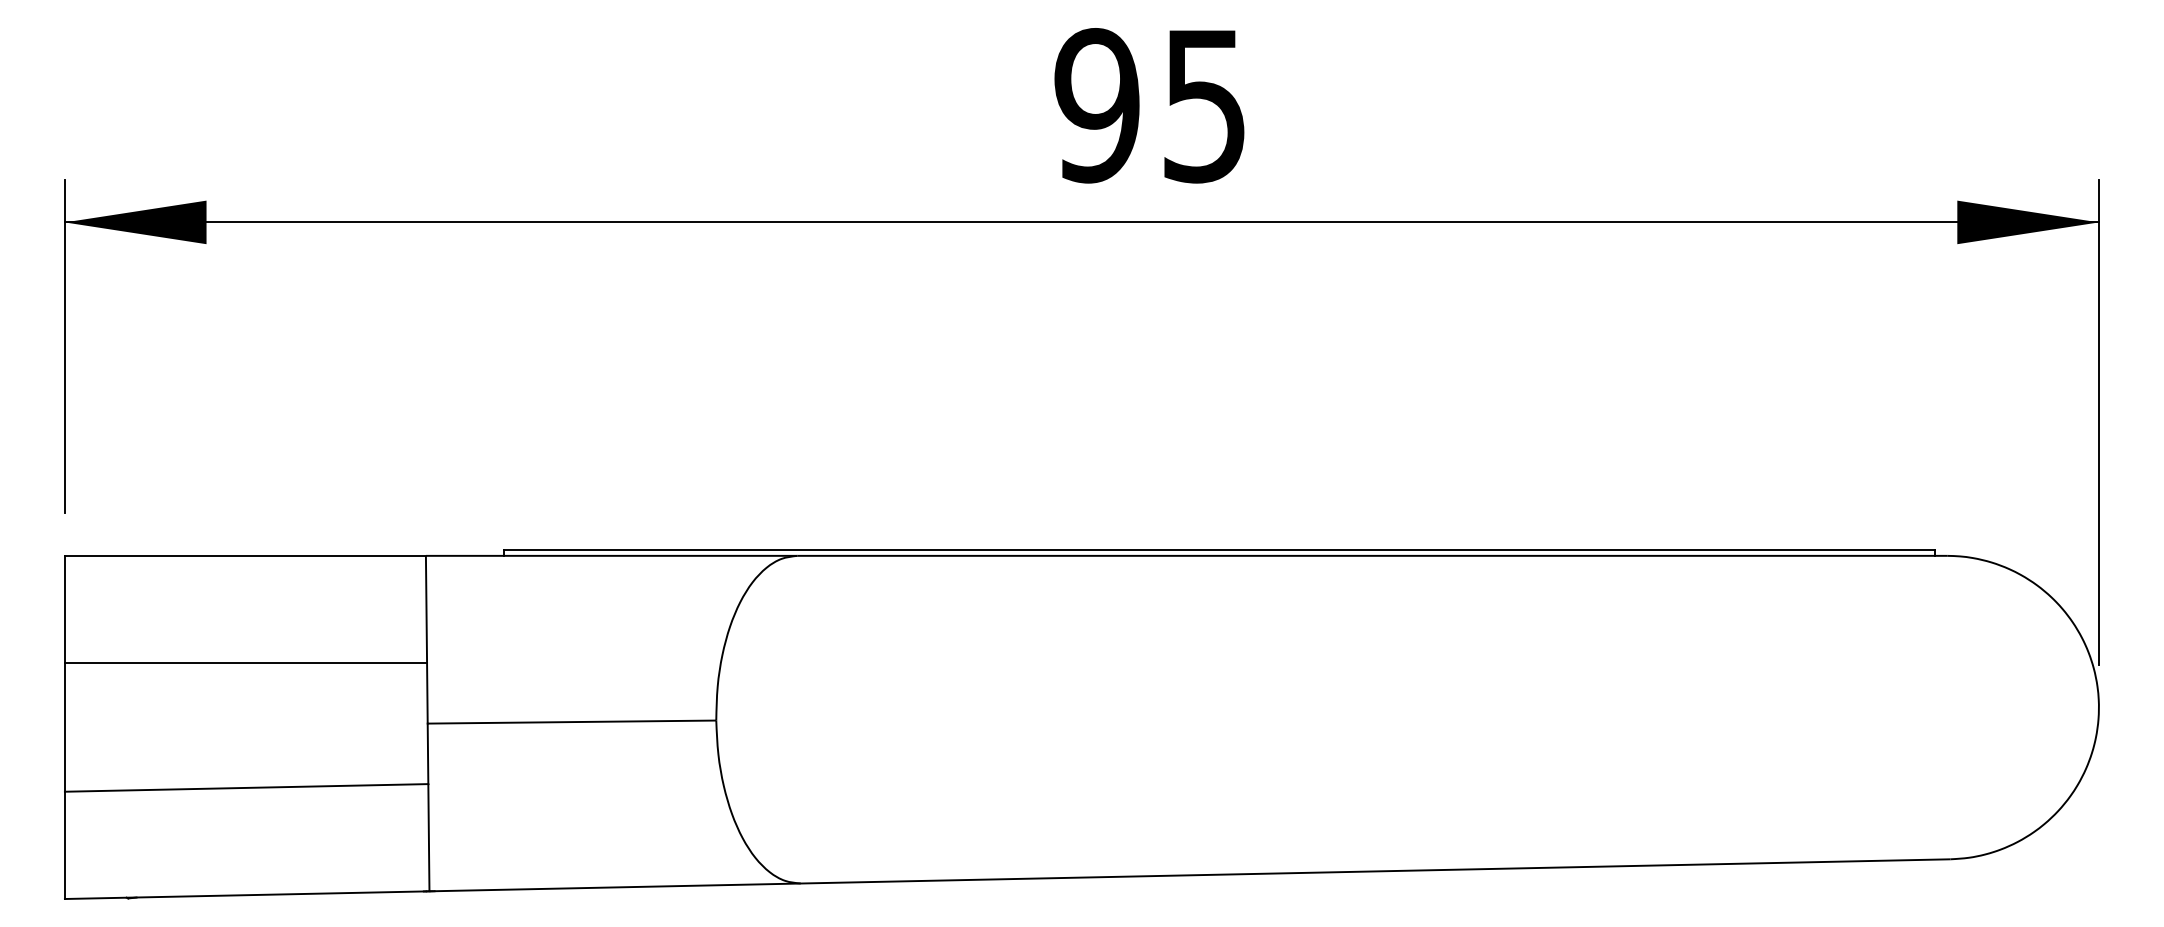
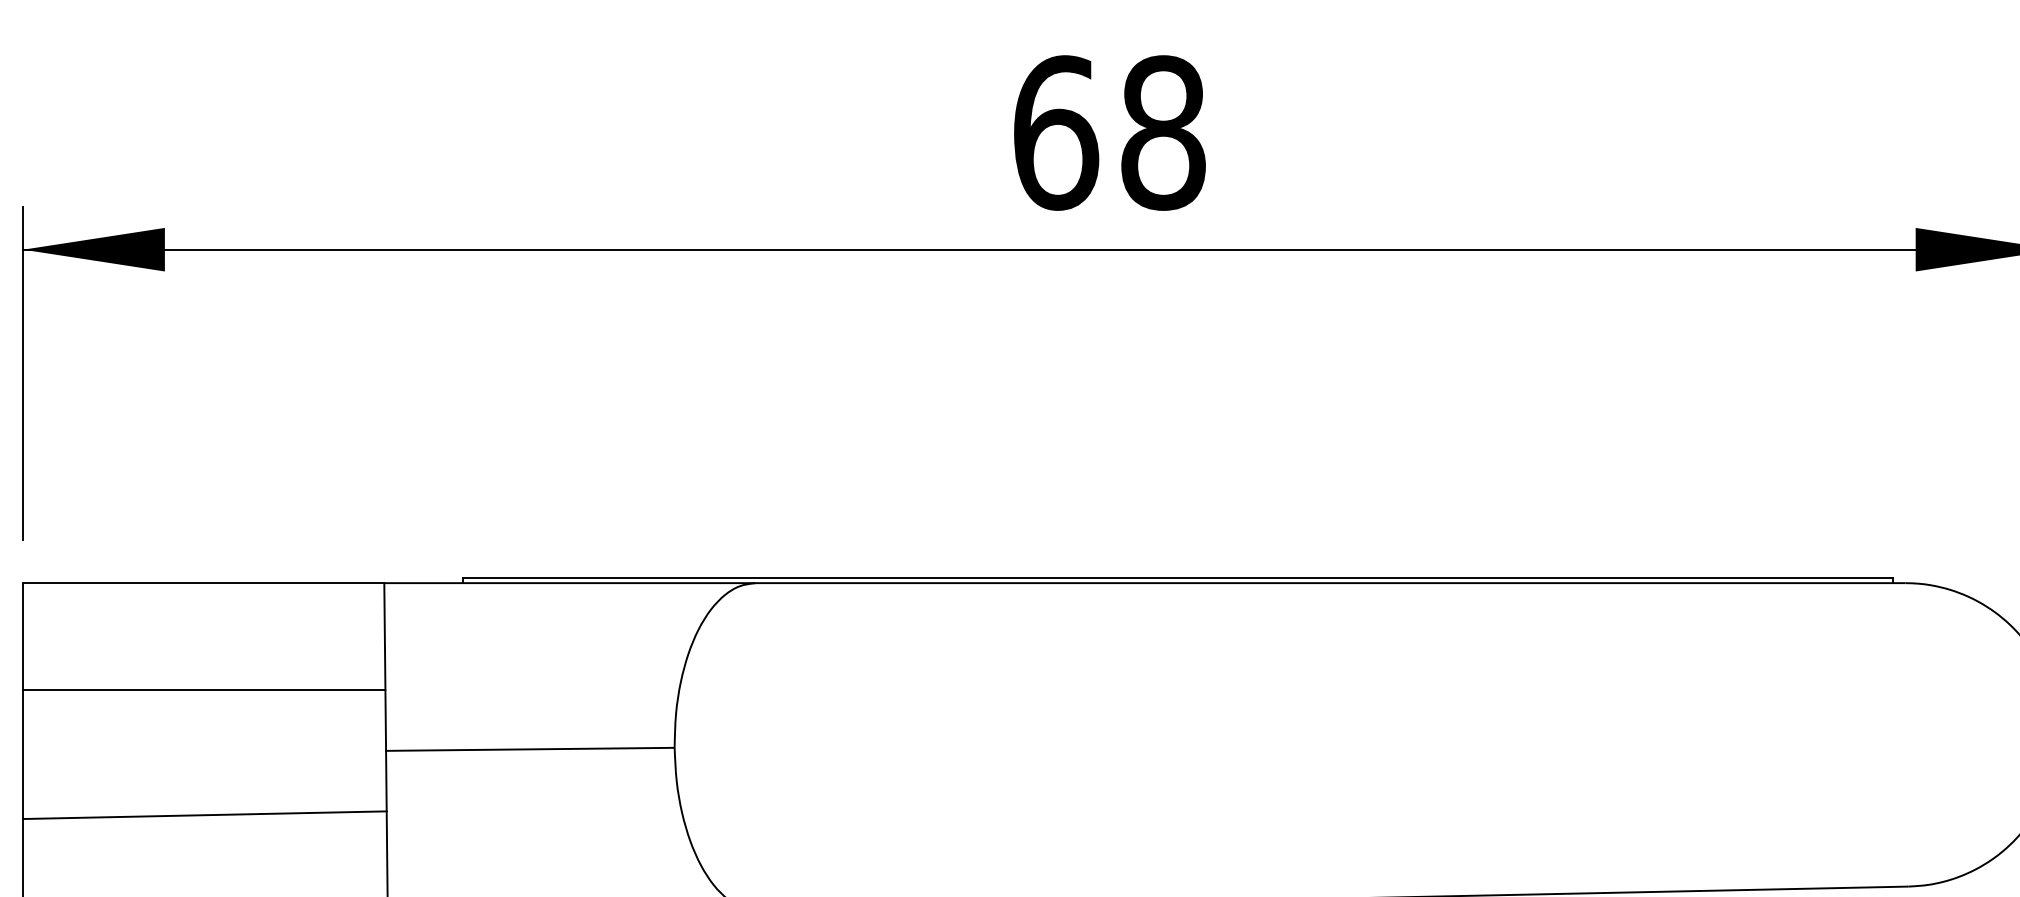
text: (1150, 105) -> (1108, 132), 95 -> 68

